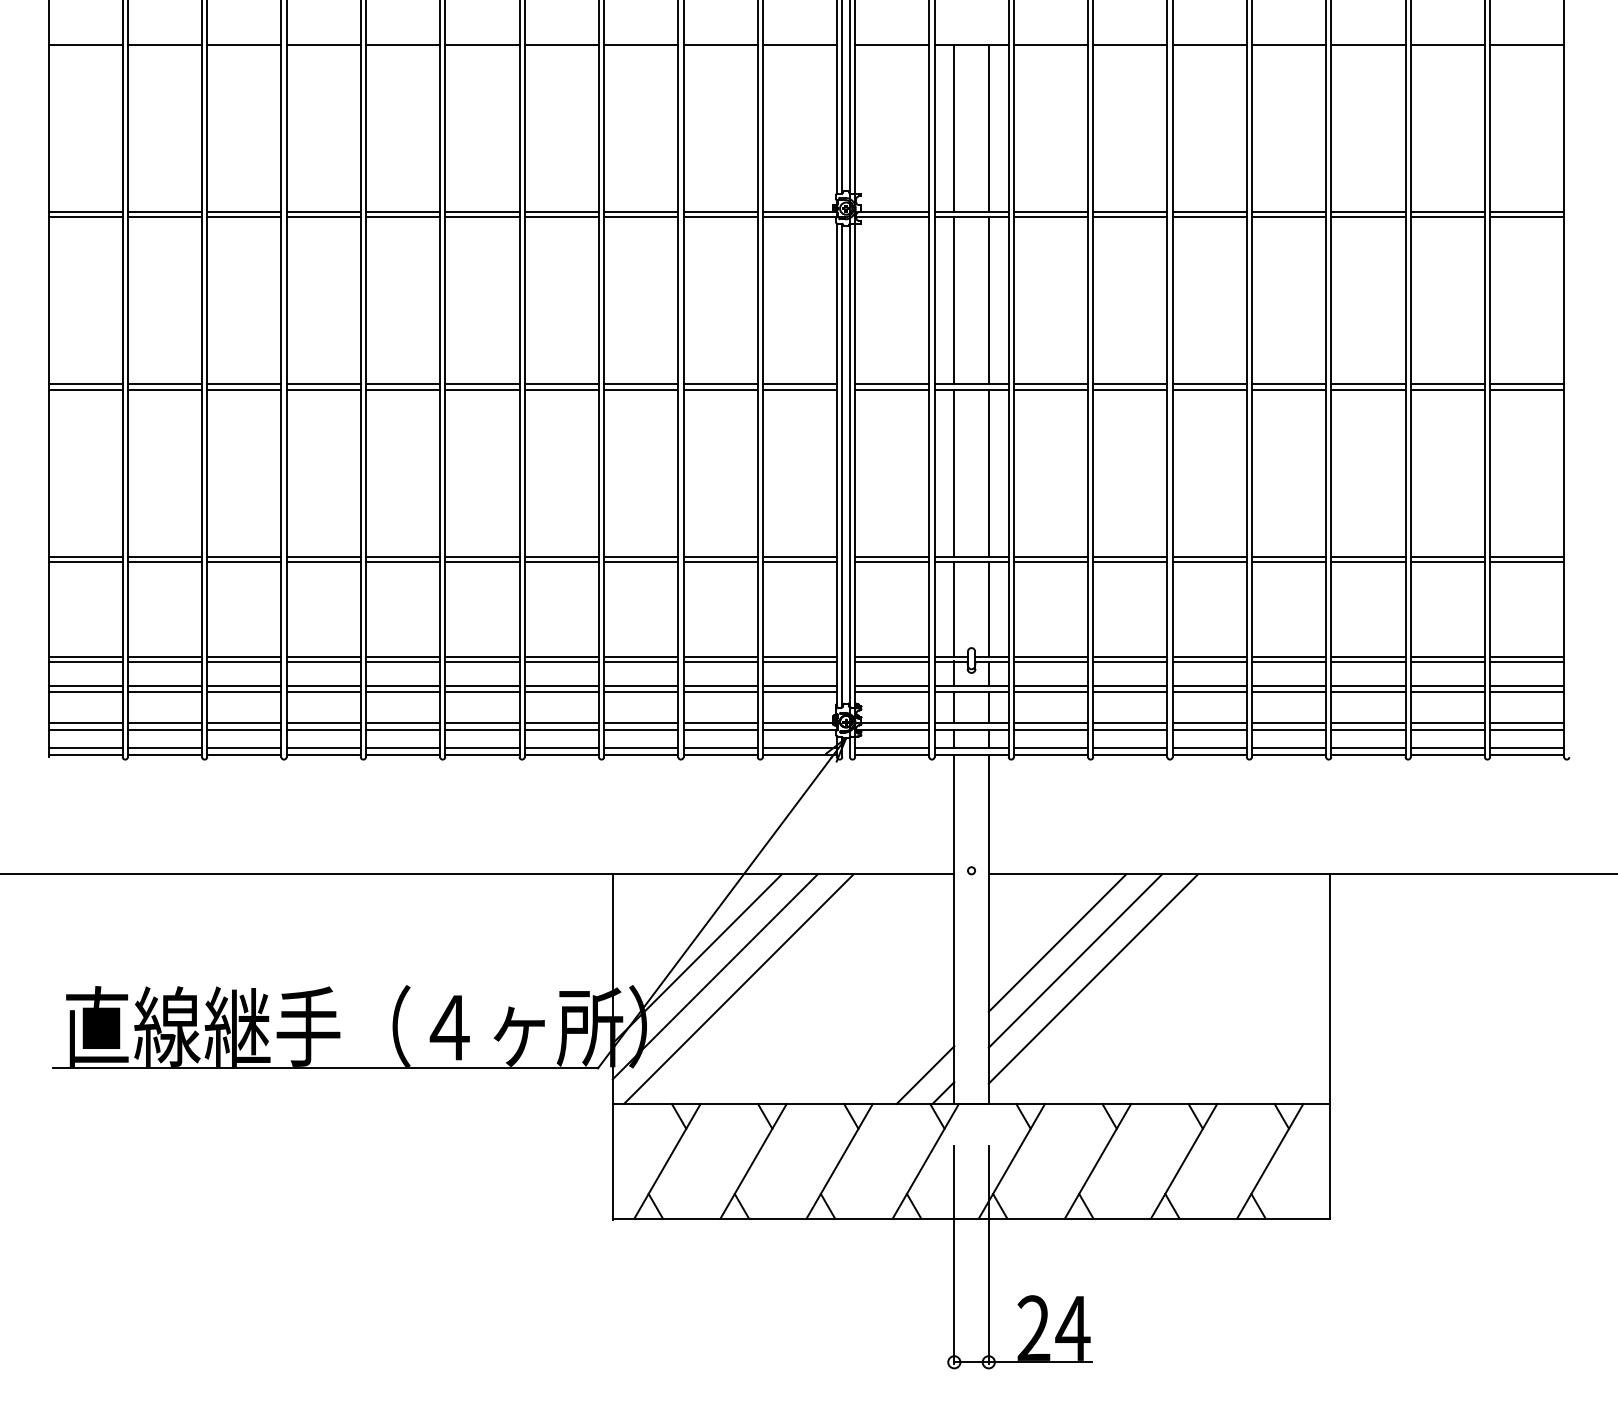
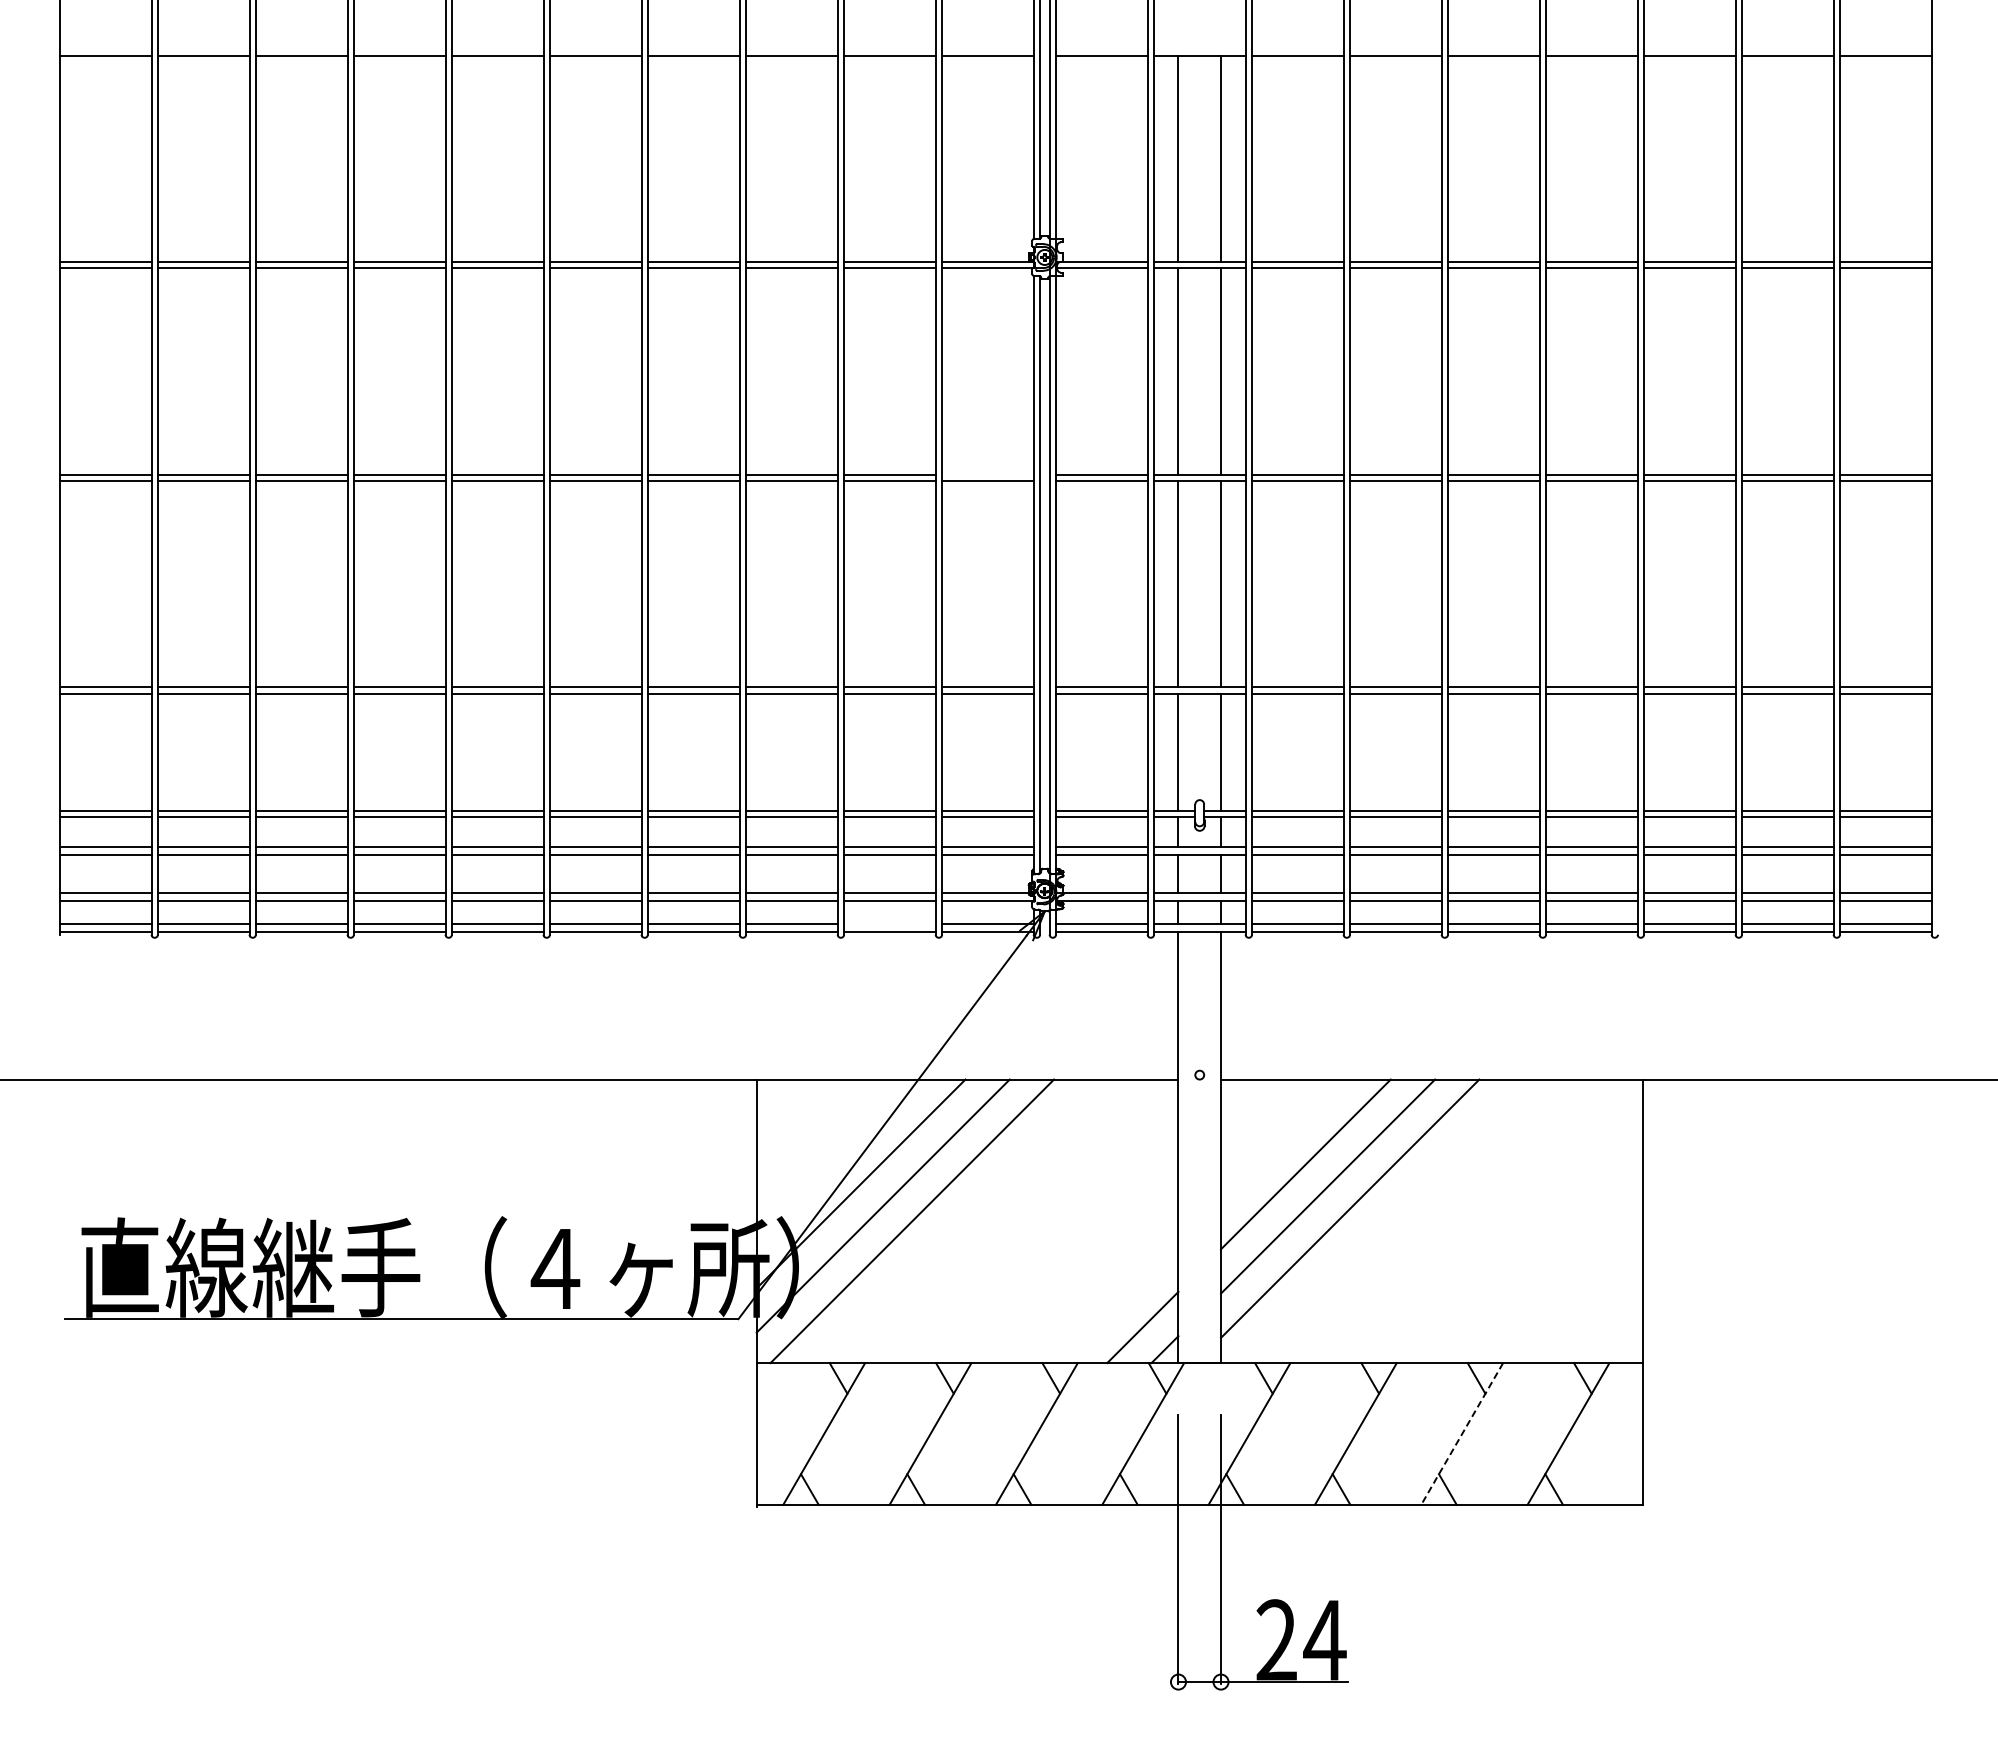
line: (799, 384) -> (987, 474), removed
line: (720, 748) -> (889, 923), removed
line: (1184, 1161) -> (1462, 1433), solid -> dashed

